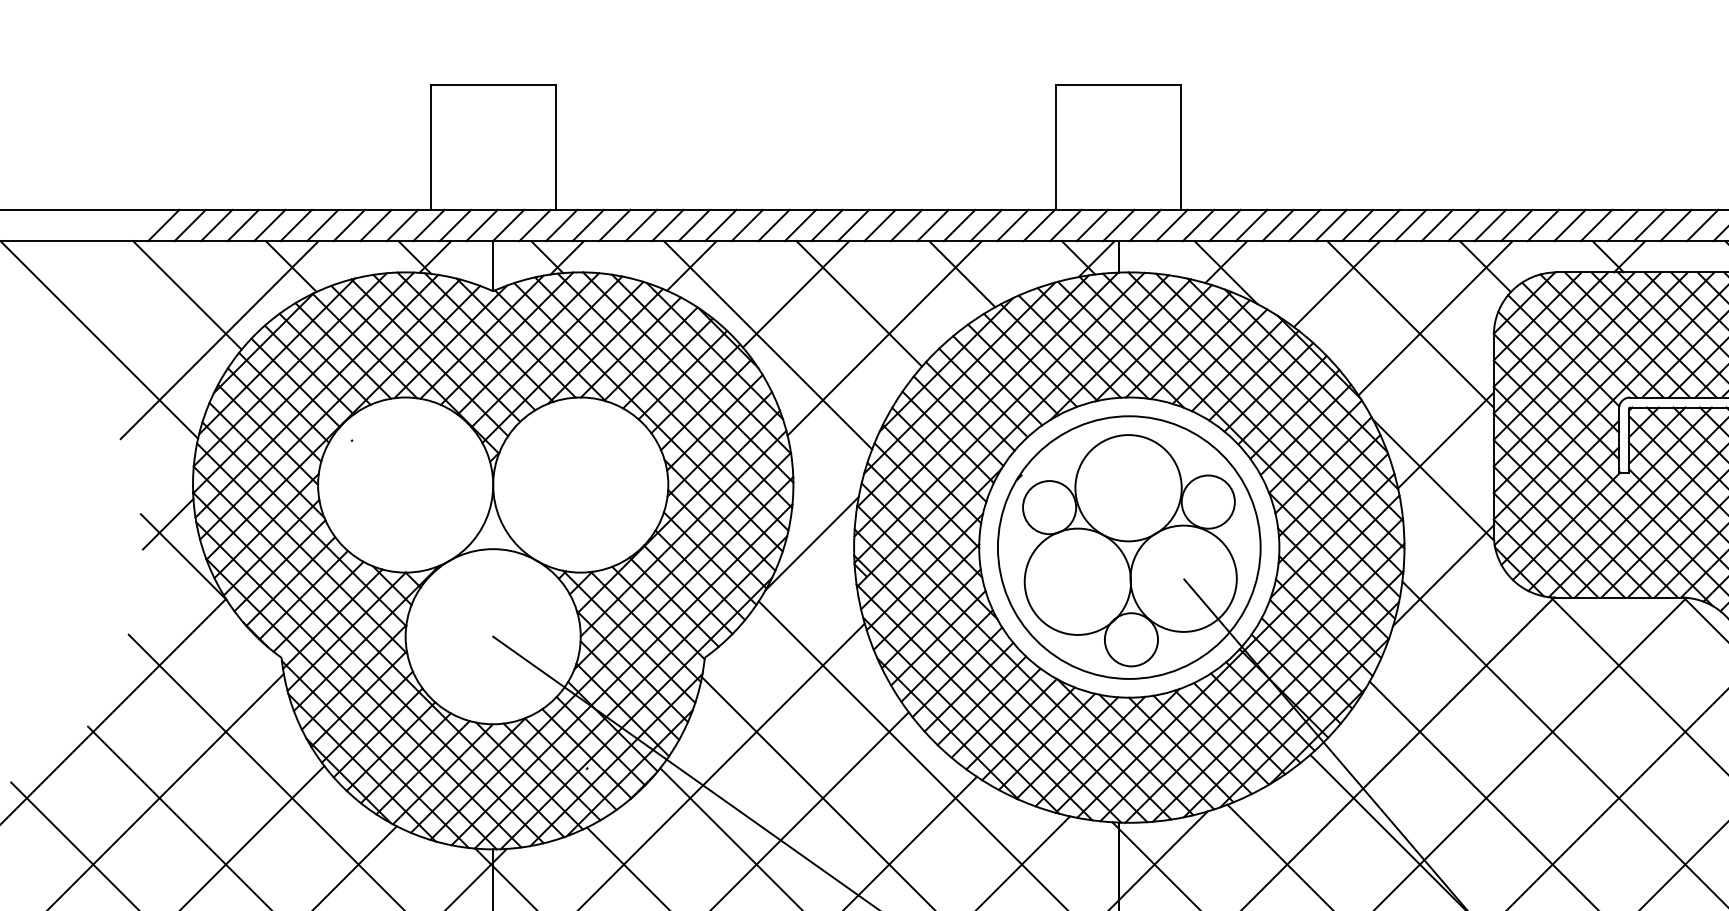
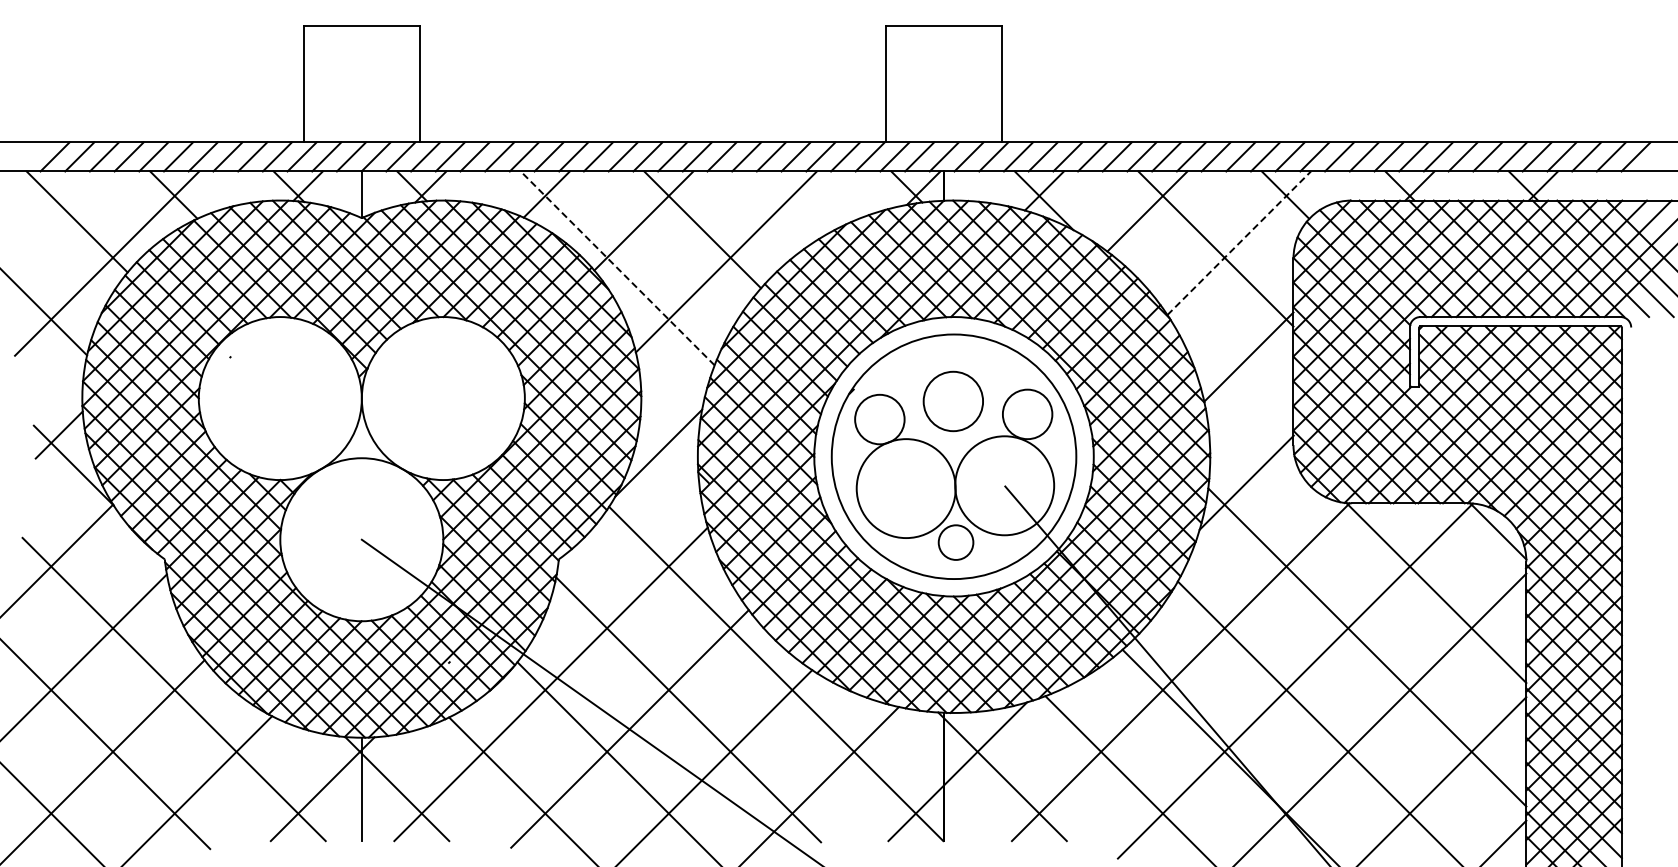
line: (962, 274) -> (798, 202), removed
line: (1435, 318) -> (1239, 243), solid -> dashed
line: (767, 345) -> (617, 268), solid -> dashed
line: (1432, 479) -> (1236, 393), removed
circle: (1127, 488) -> (952, 401), size x0.6
circle: (1130, 639) -> (955, 542), size x0.7

